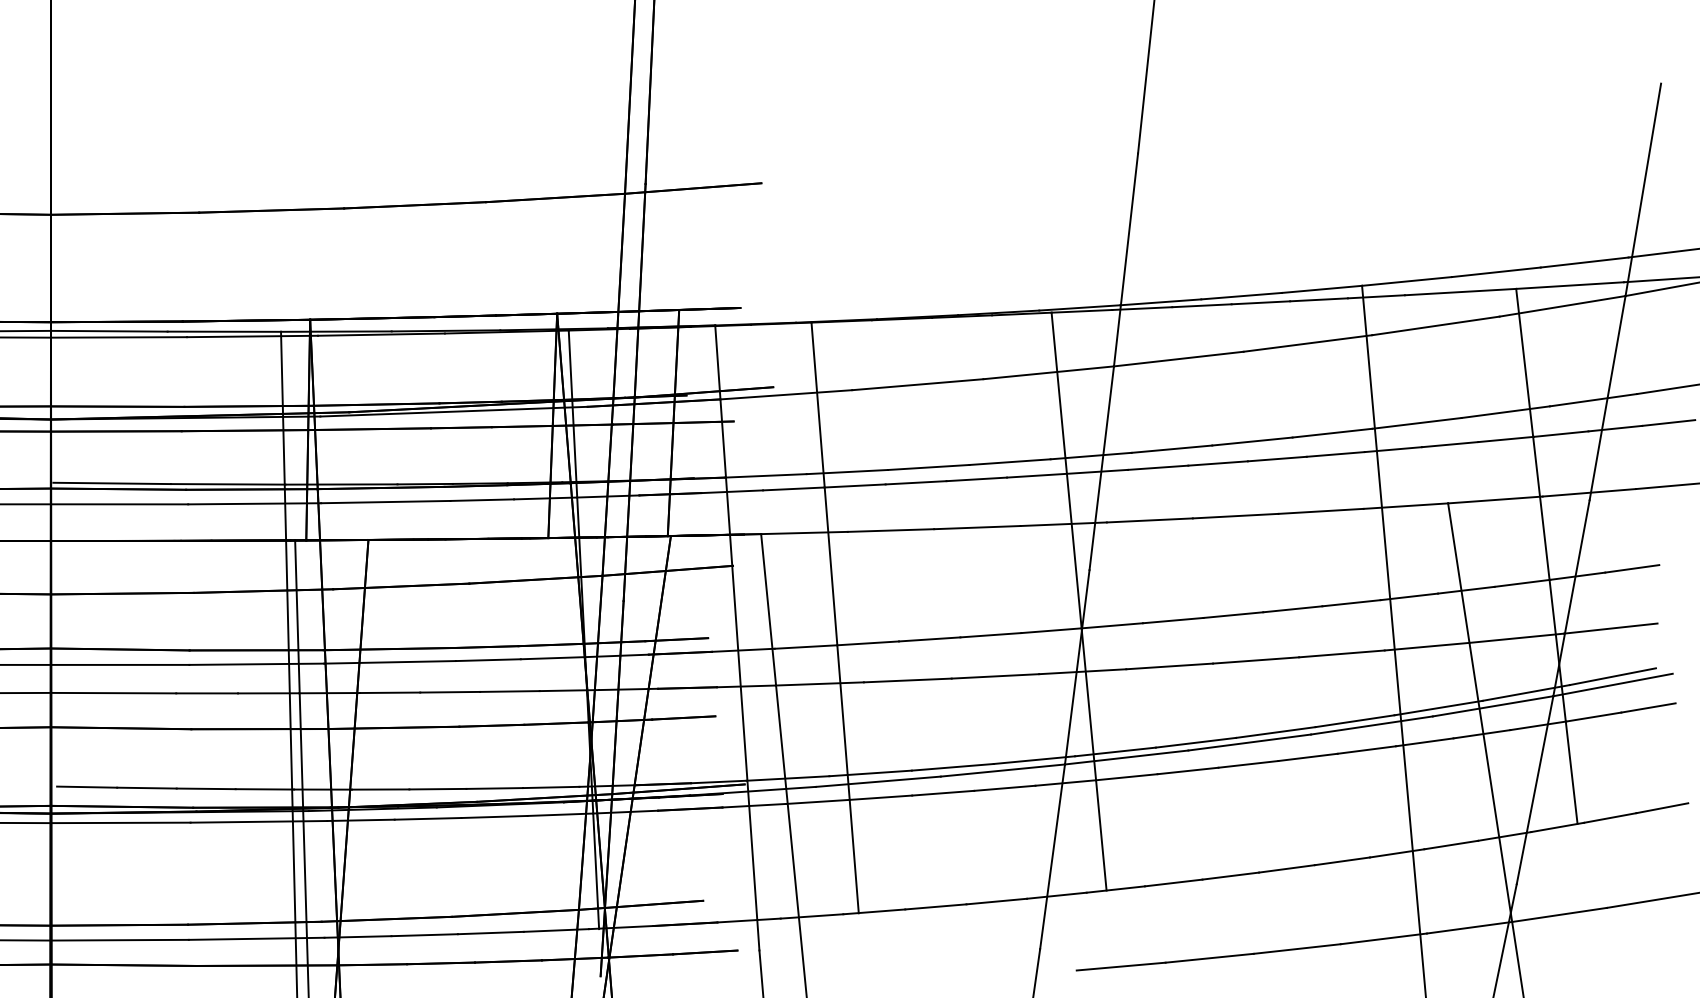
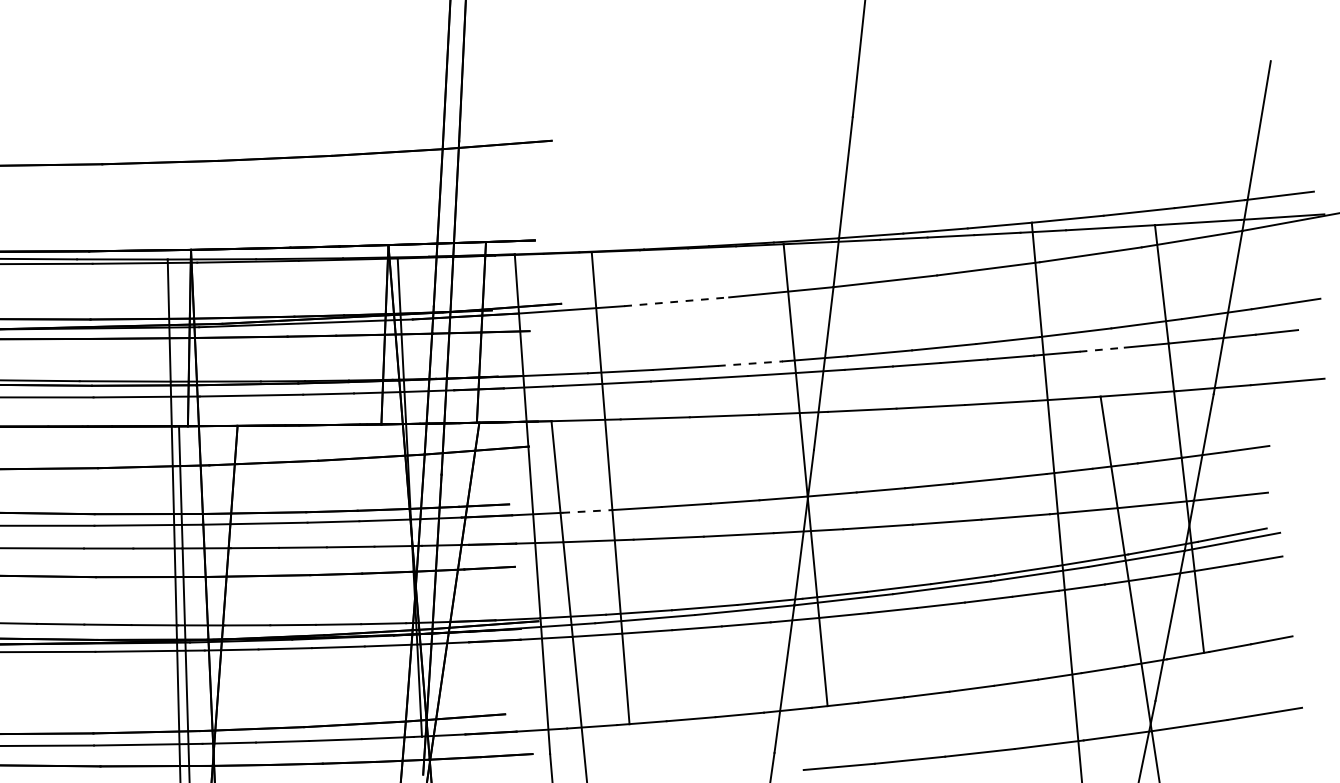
line: (917, 384) -> (676, 301), solid -> dashed
line: (1450, 444) -> (1102, 349), solid -> dashed
line: (1010, 462) -> (750, 363), solid -> dashed
line: (806, 647) -> (587, 511), solid -> dashed

